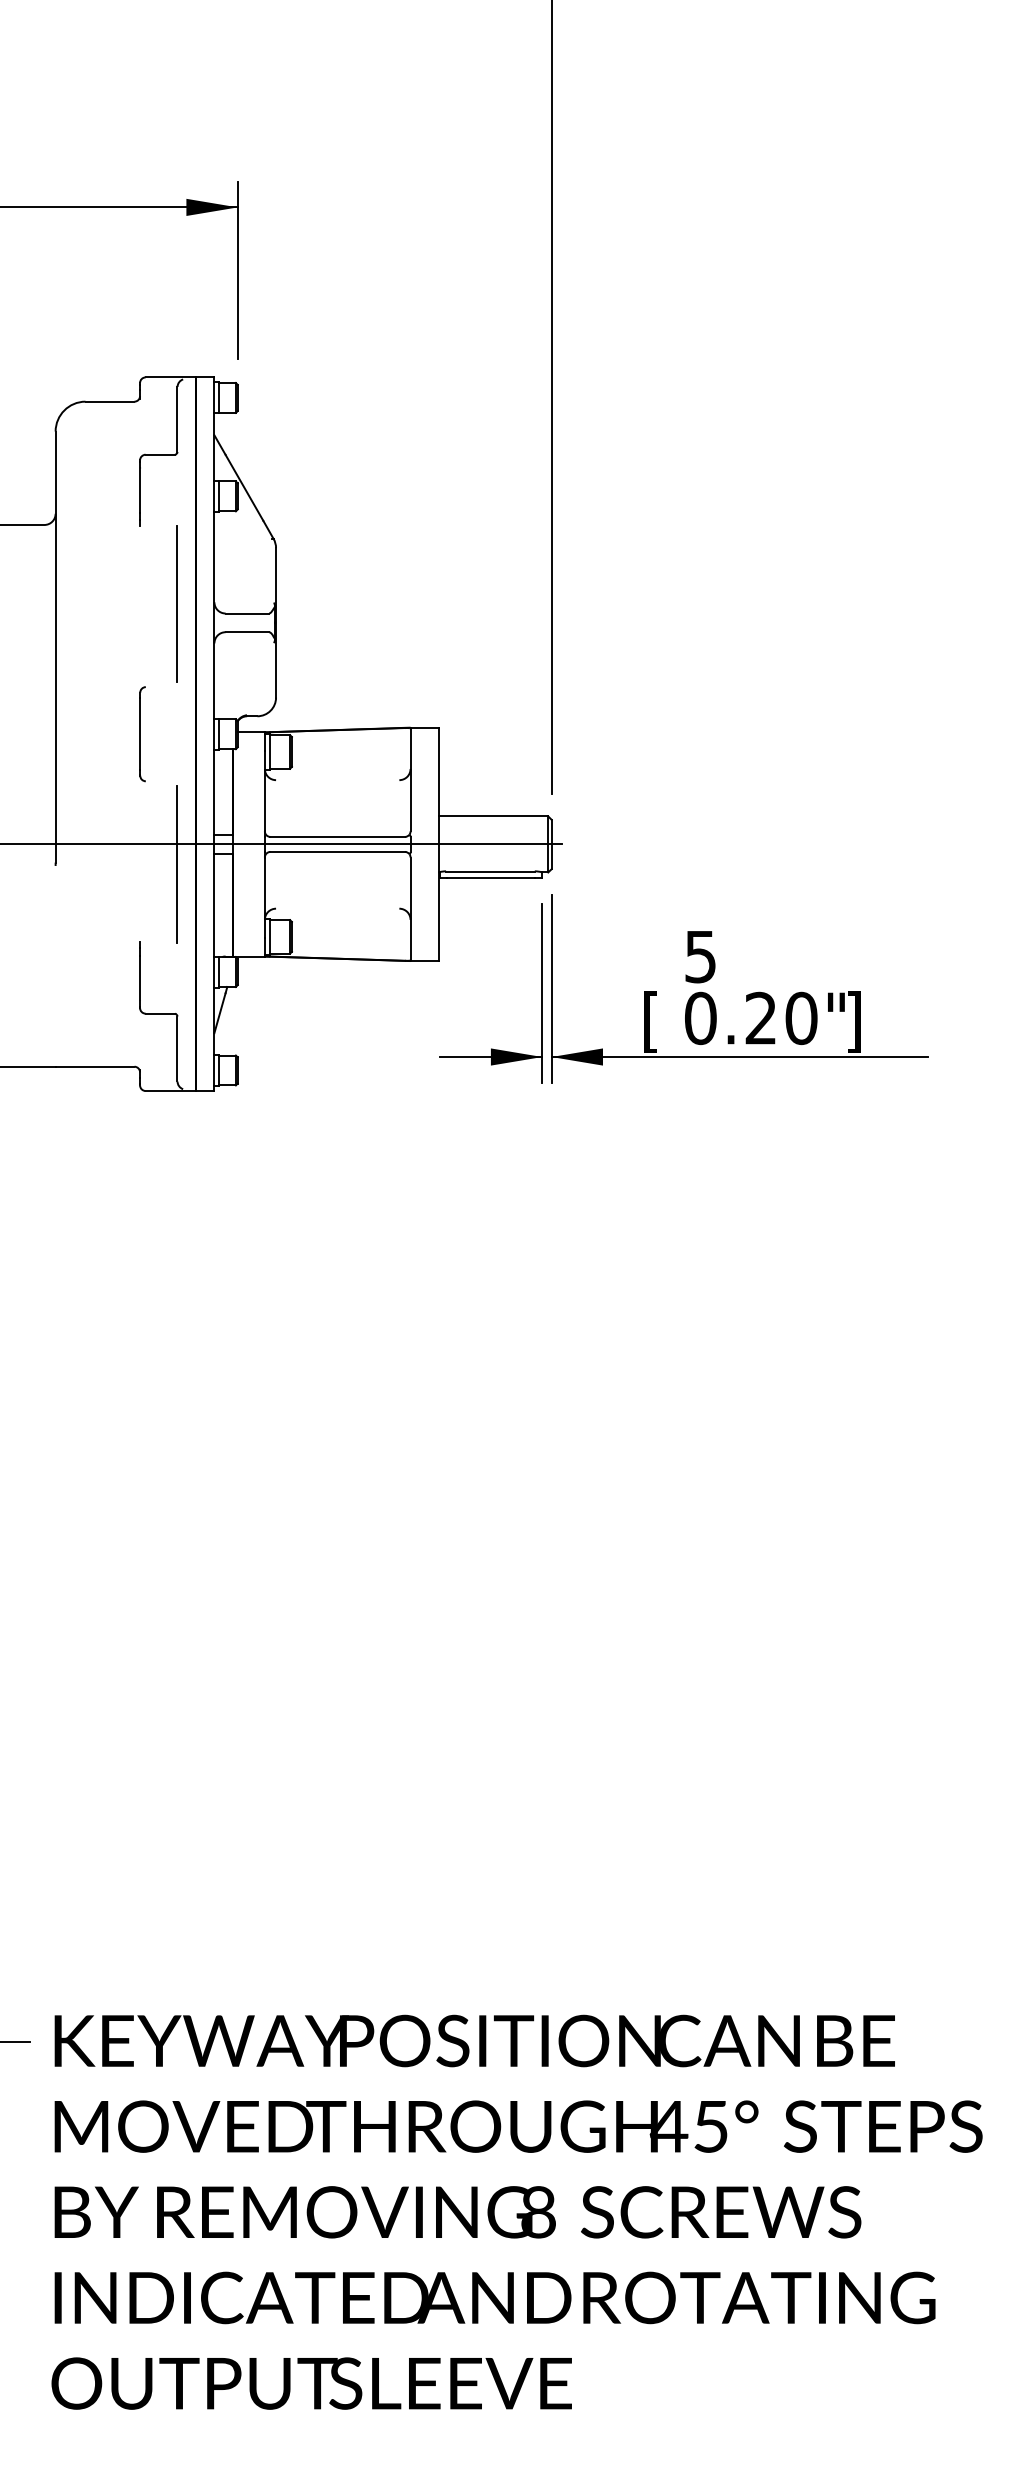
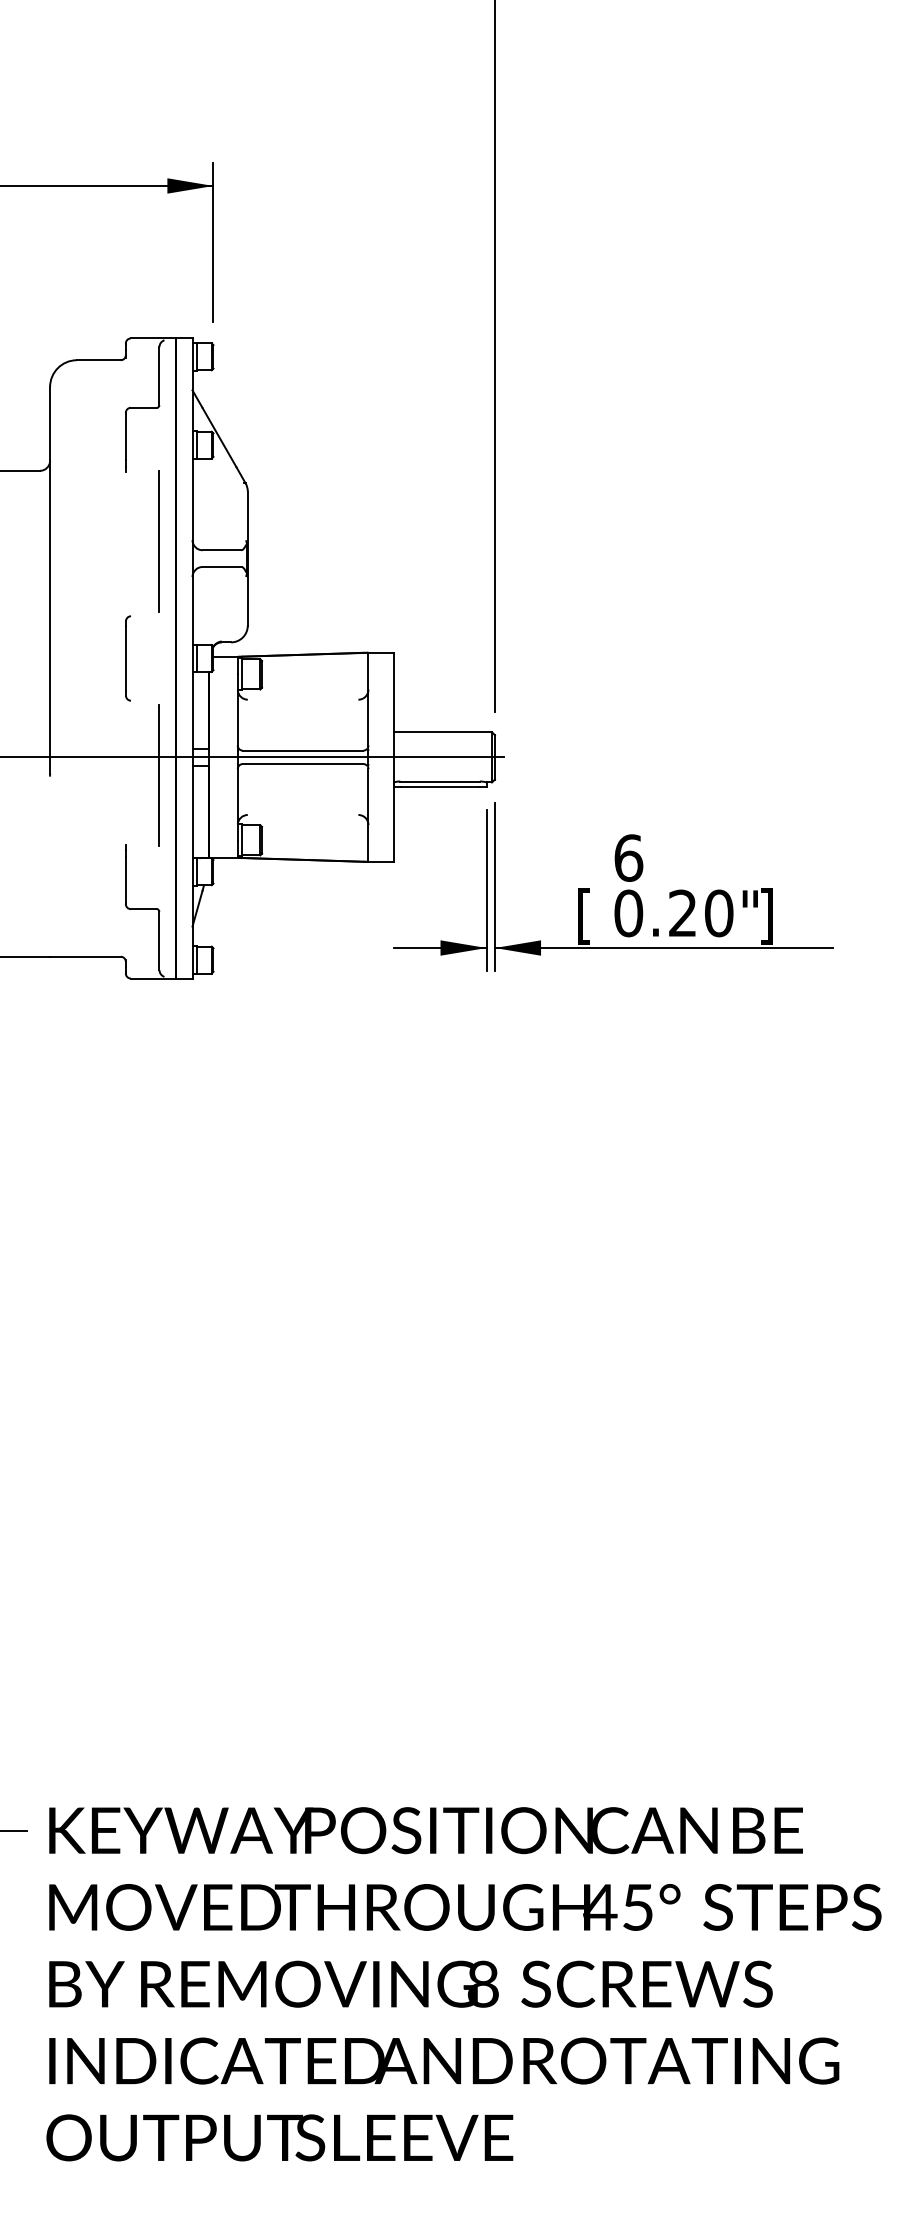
text: (700, 956) -> (628, 857), 5 -> 6

